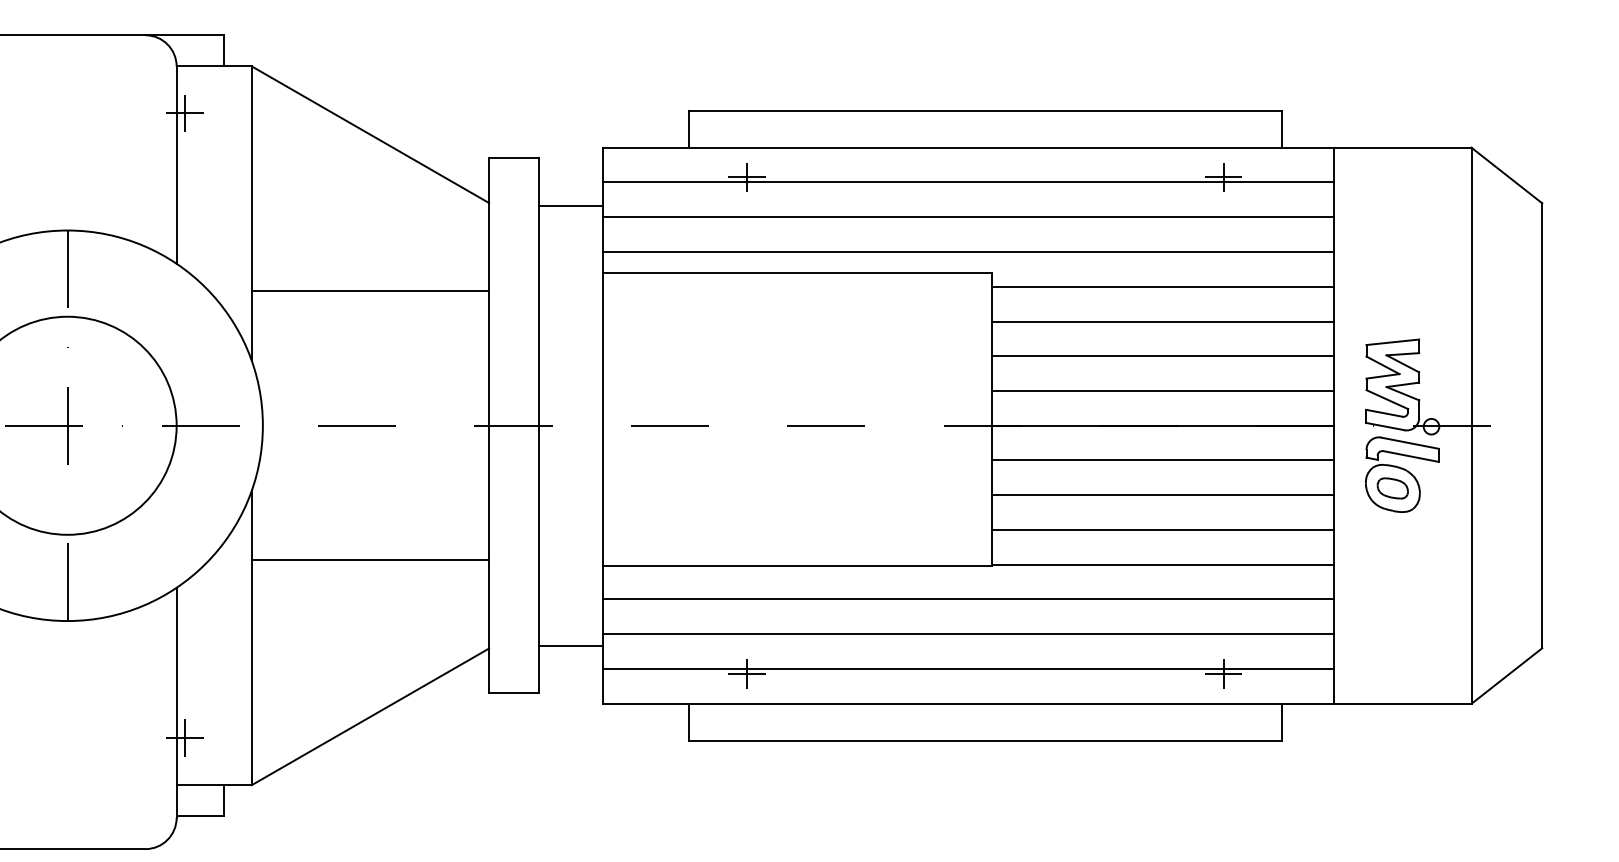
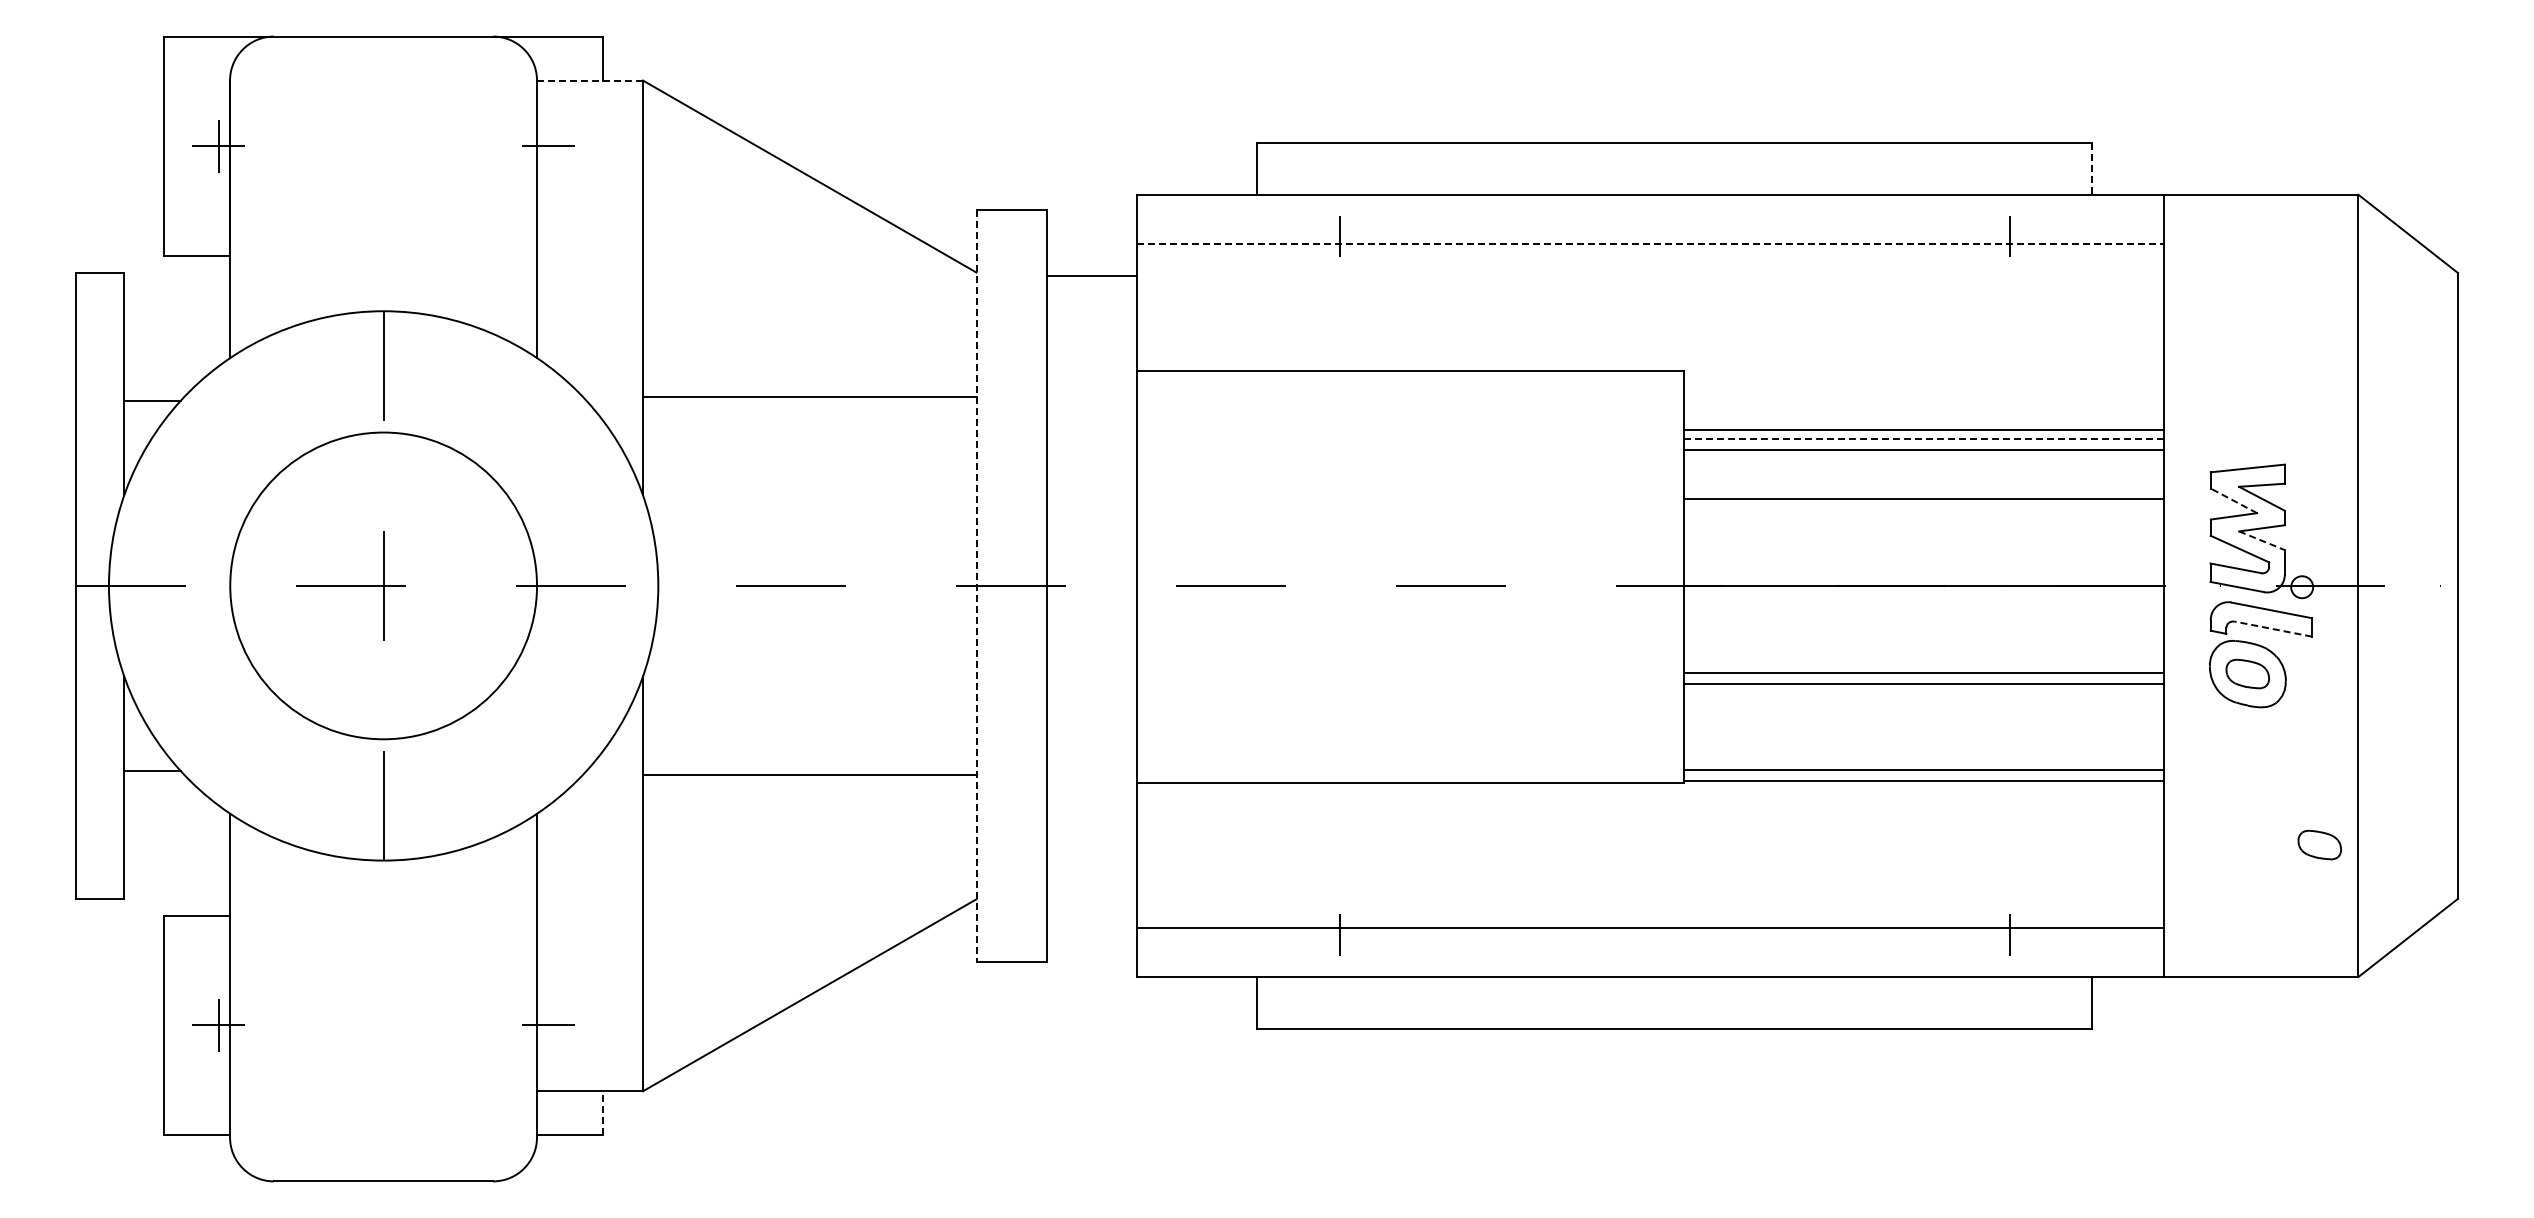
line: (213, 66) -> (589, 80), solid -> dashed
line: (184, 113) -> (548, 146), removed
line: (1282, 129) -> (2092, 168), solid -> dashed
line: (747, 177) -> (1339, 236), removed
line: (1223, 177) -> (2009, 236), removed
line: (968, 182) -> (1650, 243), solid -> dashed
line: (968, 217) -> (1650, 292), removed
line: (968, 252) -> (1650, 341), removed
line: (1163, 286) -> (1924, 430), moved
line: (1163, 321) -> (1924, 439), solid -> dashed
line: (1163, 356) -> (1924, 450), moved
line: (1382, 365) -> (2233, 500), solid -> dashed
line: (1163, 391) -> (1924, 499), moved
line: (1402, 393) -> (2261, 540), solid -> dashed
line: (489, 426) -> (976, 586), solid -> dashed
line: (1411, 456) -> (2273, 629), solid -> dashed
line: (1163, 460) -> (1924, 672), moved
line: (1163, 529) -> (1924, 770), moved
line: (968, 599) -> (1650, 830), removed
part: (1443, 609) -> (2319, 844), added
line: (968, 634) -> (1650, 879), removed
line: (570, 645) -> (1091, 895), removed
line: (747, 674) -> (1339, 935), removed
line: (1223, 674) -> (2009, 935), removed
line: (184, 738) -> (548, 1025), removed
line: (223, 800) -> (603, 1113), solid -> dashed

